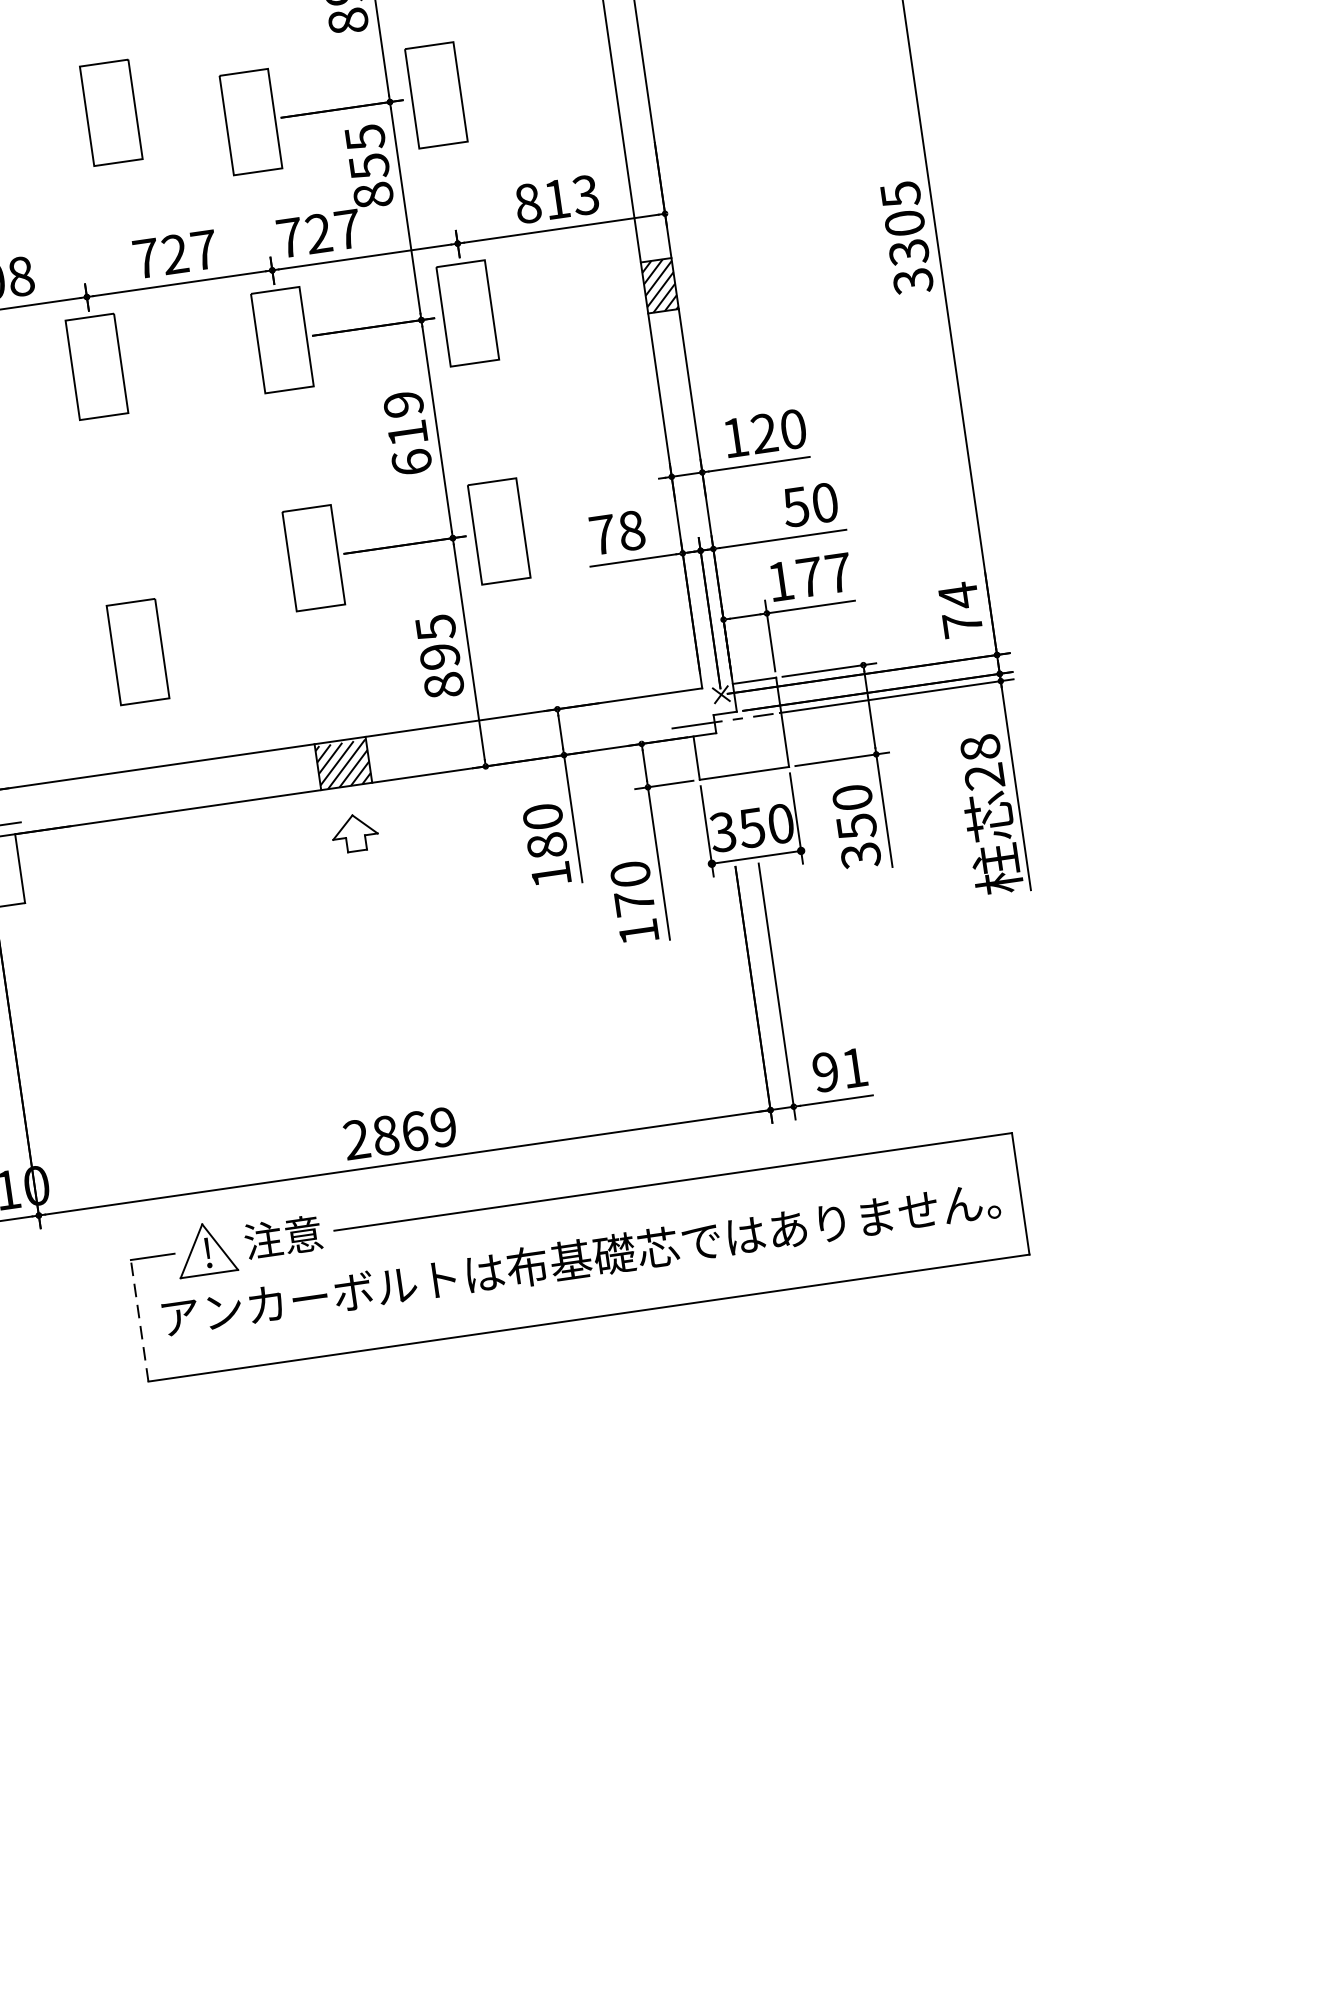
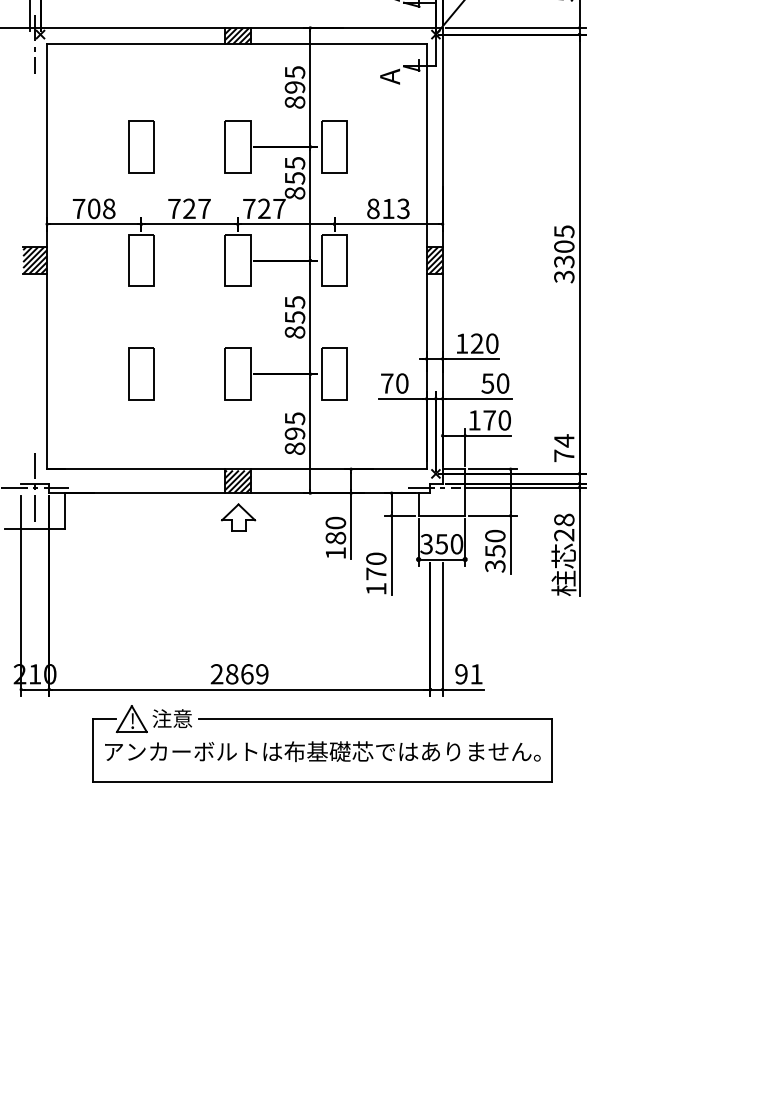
part: (111, 111) -> (141, 146), moved
text: (406, 433) -> (294, 317), 619 -> 855
text: (632, 530) -> (402, 383), 78 -> 70
text: (838, 573) -> (504, 420), 177 -> 170
part: (138, 650) -> (141, 373), moved
part: (354, 832) -> (238, 517), size x1.43
line: (138, 1320) -> (92, 750), dashed -> solid

